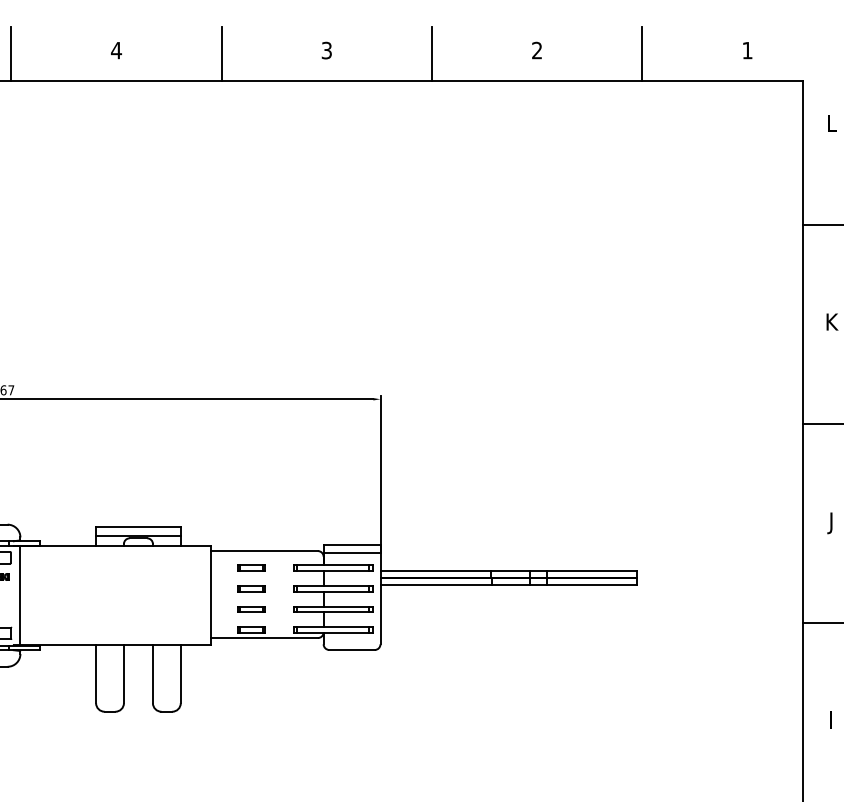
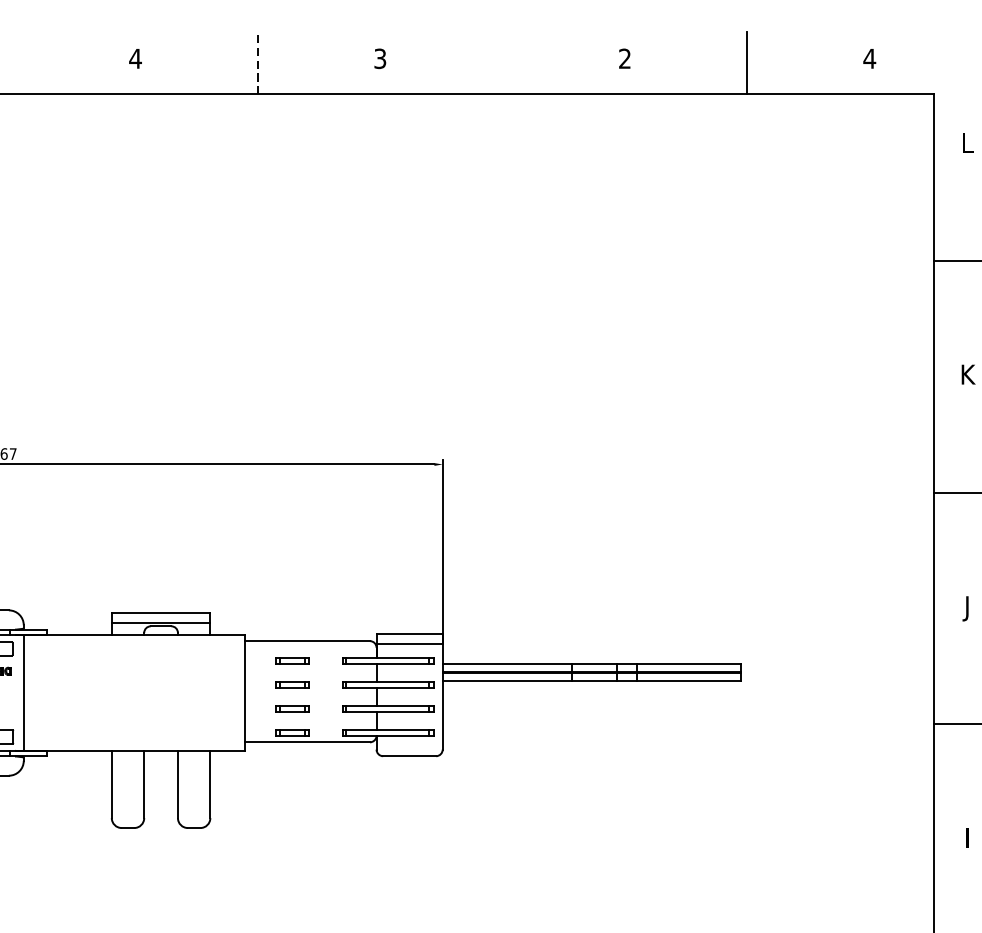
text: (747, 50) -> (869, 58), 1 -> 4
line: (221, 53) -> (257, 62), solid -> dashed
line: (11, 54) -> (13, 63), removed
line: (432, 54) -> (503, 63), removed

